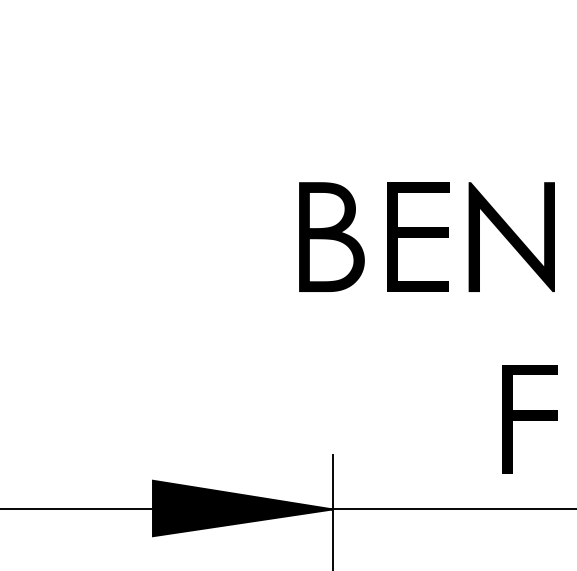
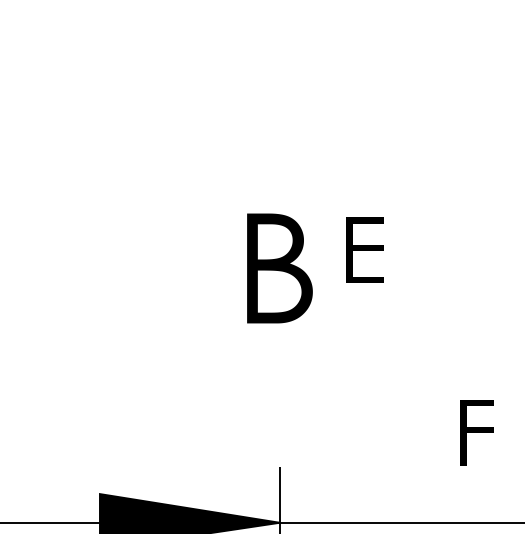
part: (331, 236) -> (279, 267), moved
part: (418, 236) -> (365, 249), size x0.6
part: (511, 236) -> (458, 249), removed
part: (529, 419) -> (476, 432), size x0.6

